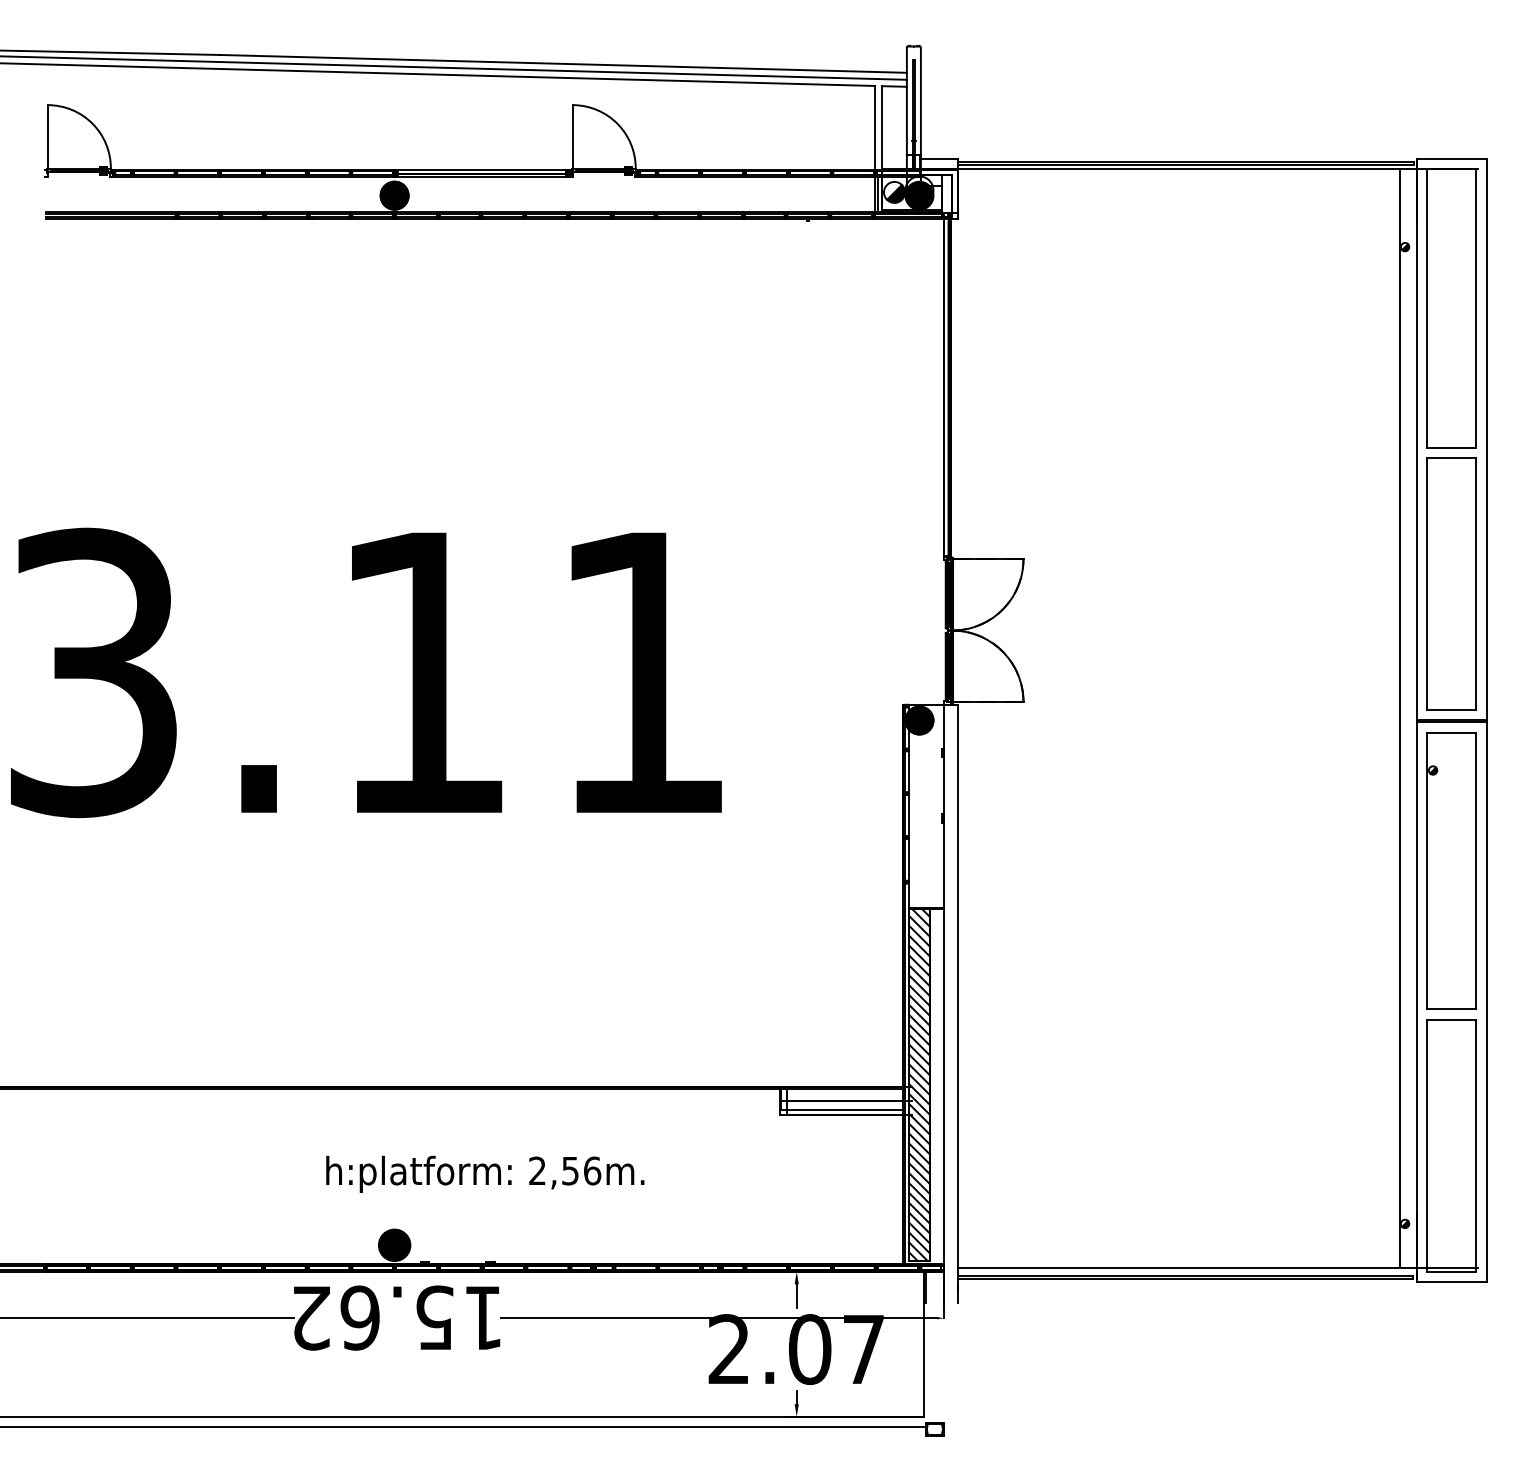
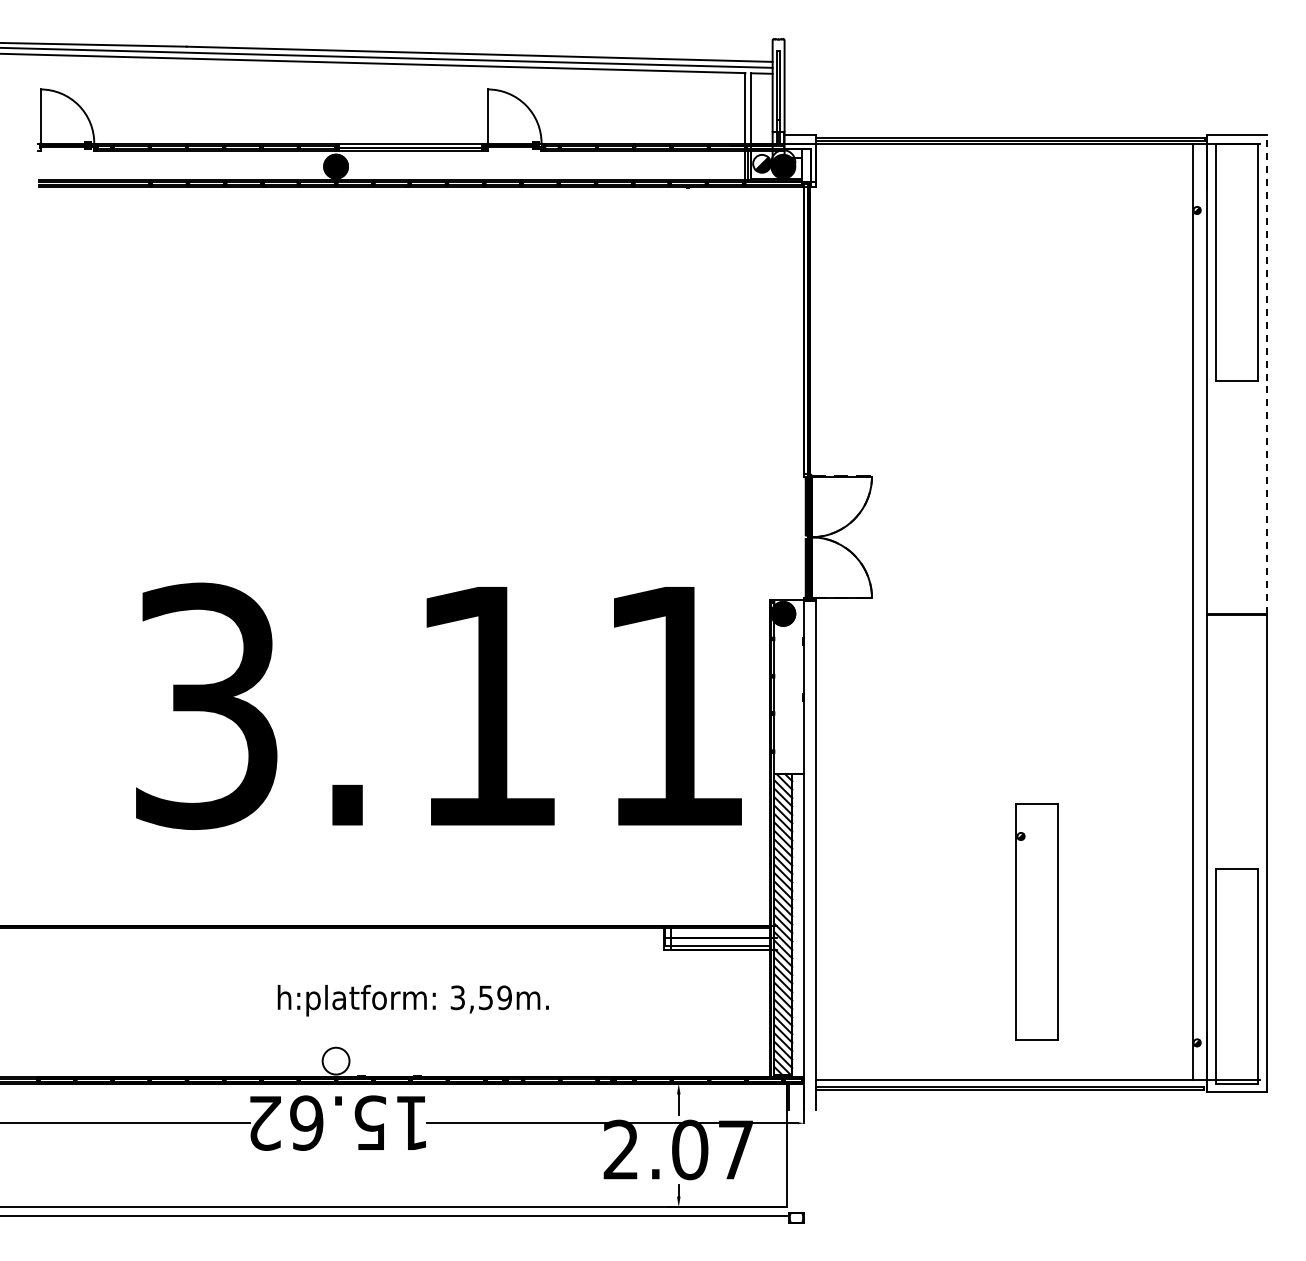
line: (1486, 439) -> (1266, 374), solid -> dashed
part: (1451, 583) -> (1236, 497), removed
text: (365, 671) -> (438, 705), moved
part: (1451, 870) -> (1036, 921), moved
text: (565, 1170) -> (481, 997), 2,56m. -> 3,59m.
fill: (393, 1244) -> (335, 1060), removed

